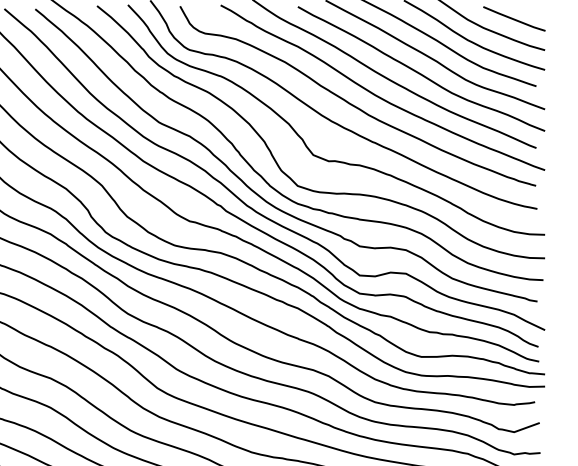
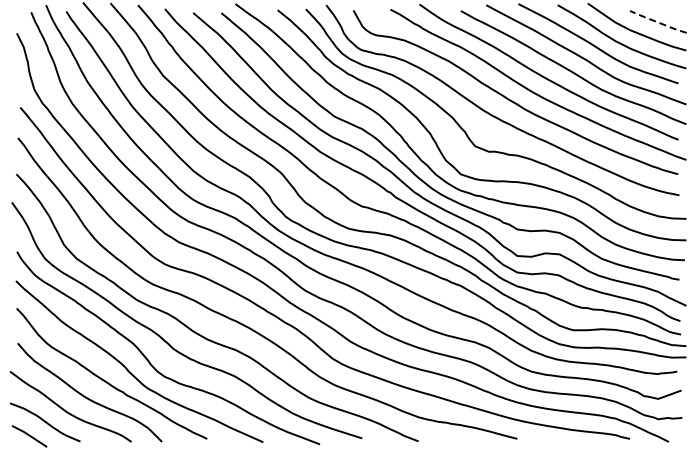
line: (513, 19) -> (657, 22), solid -> dashed

